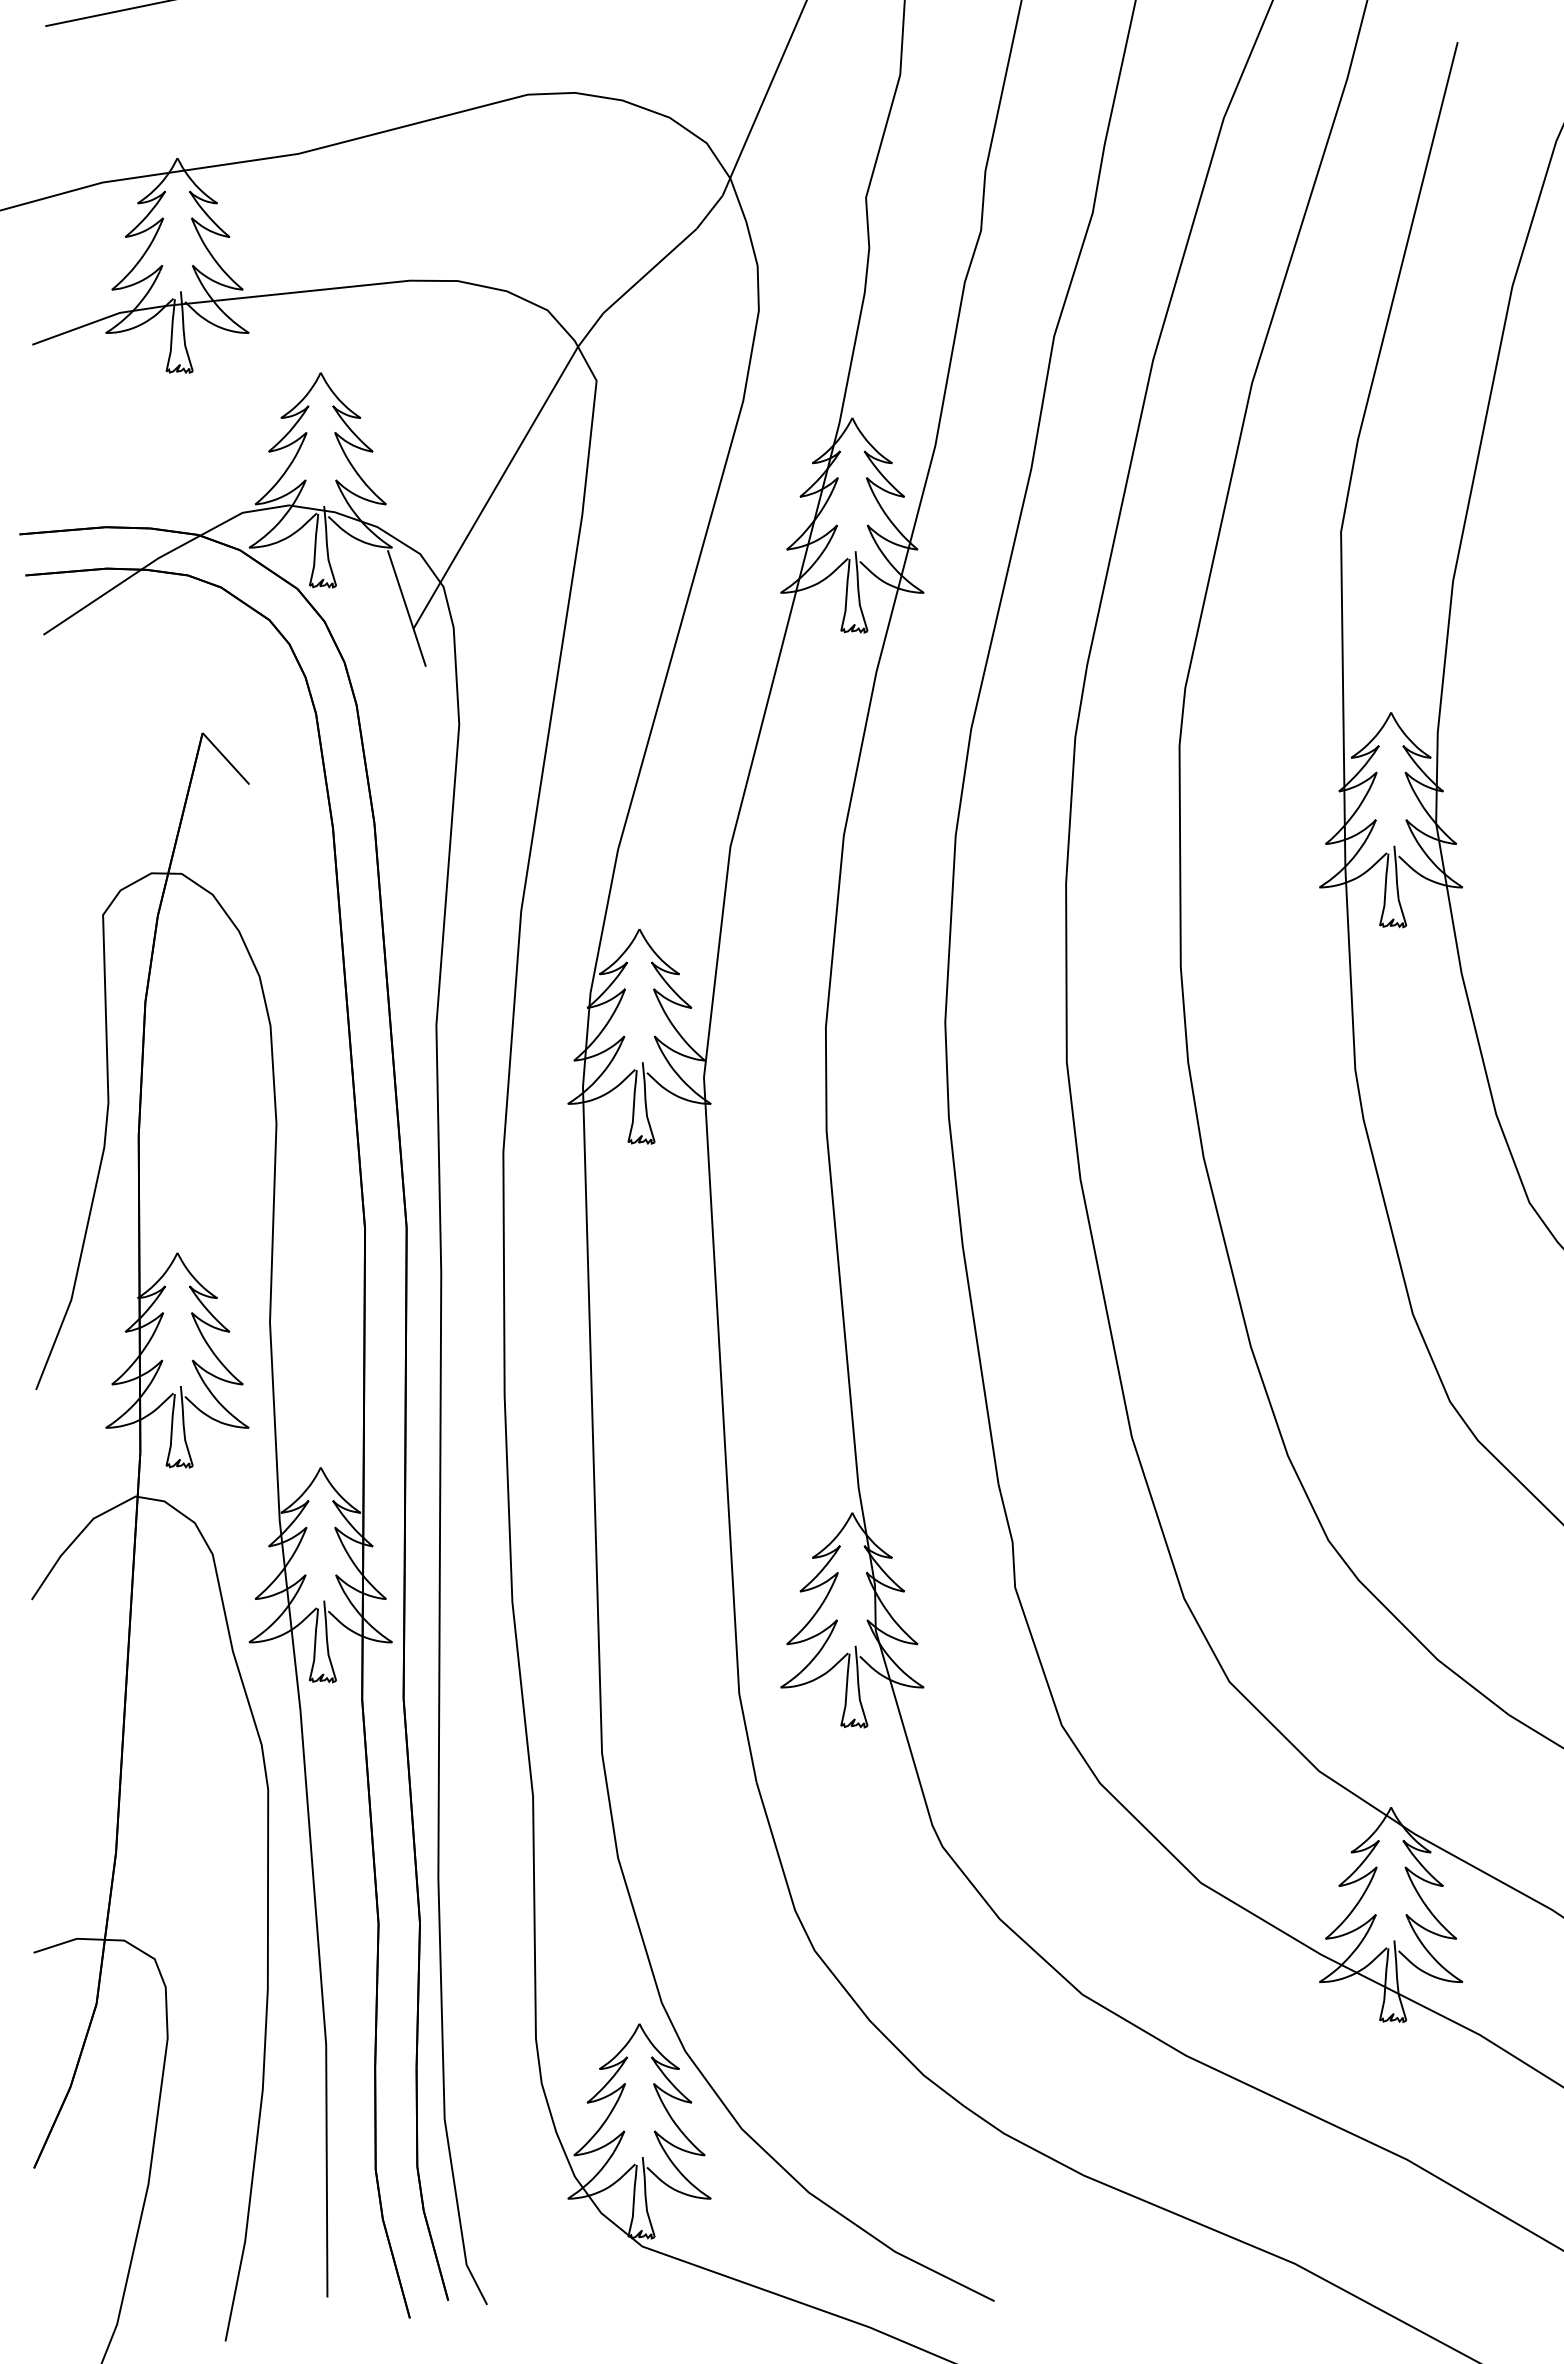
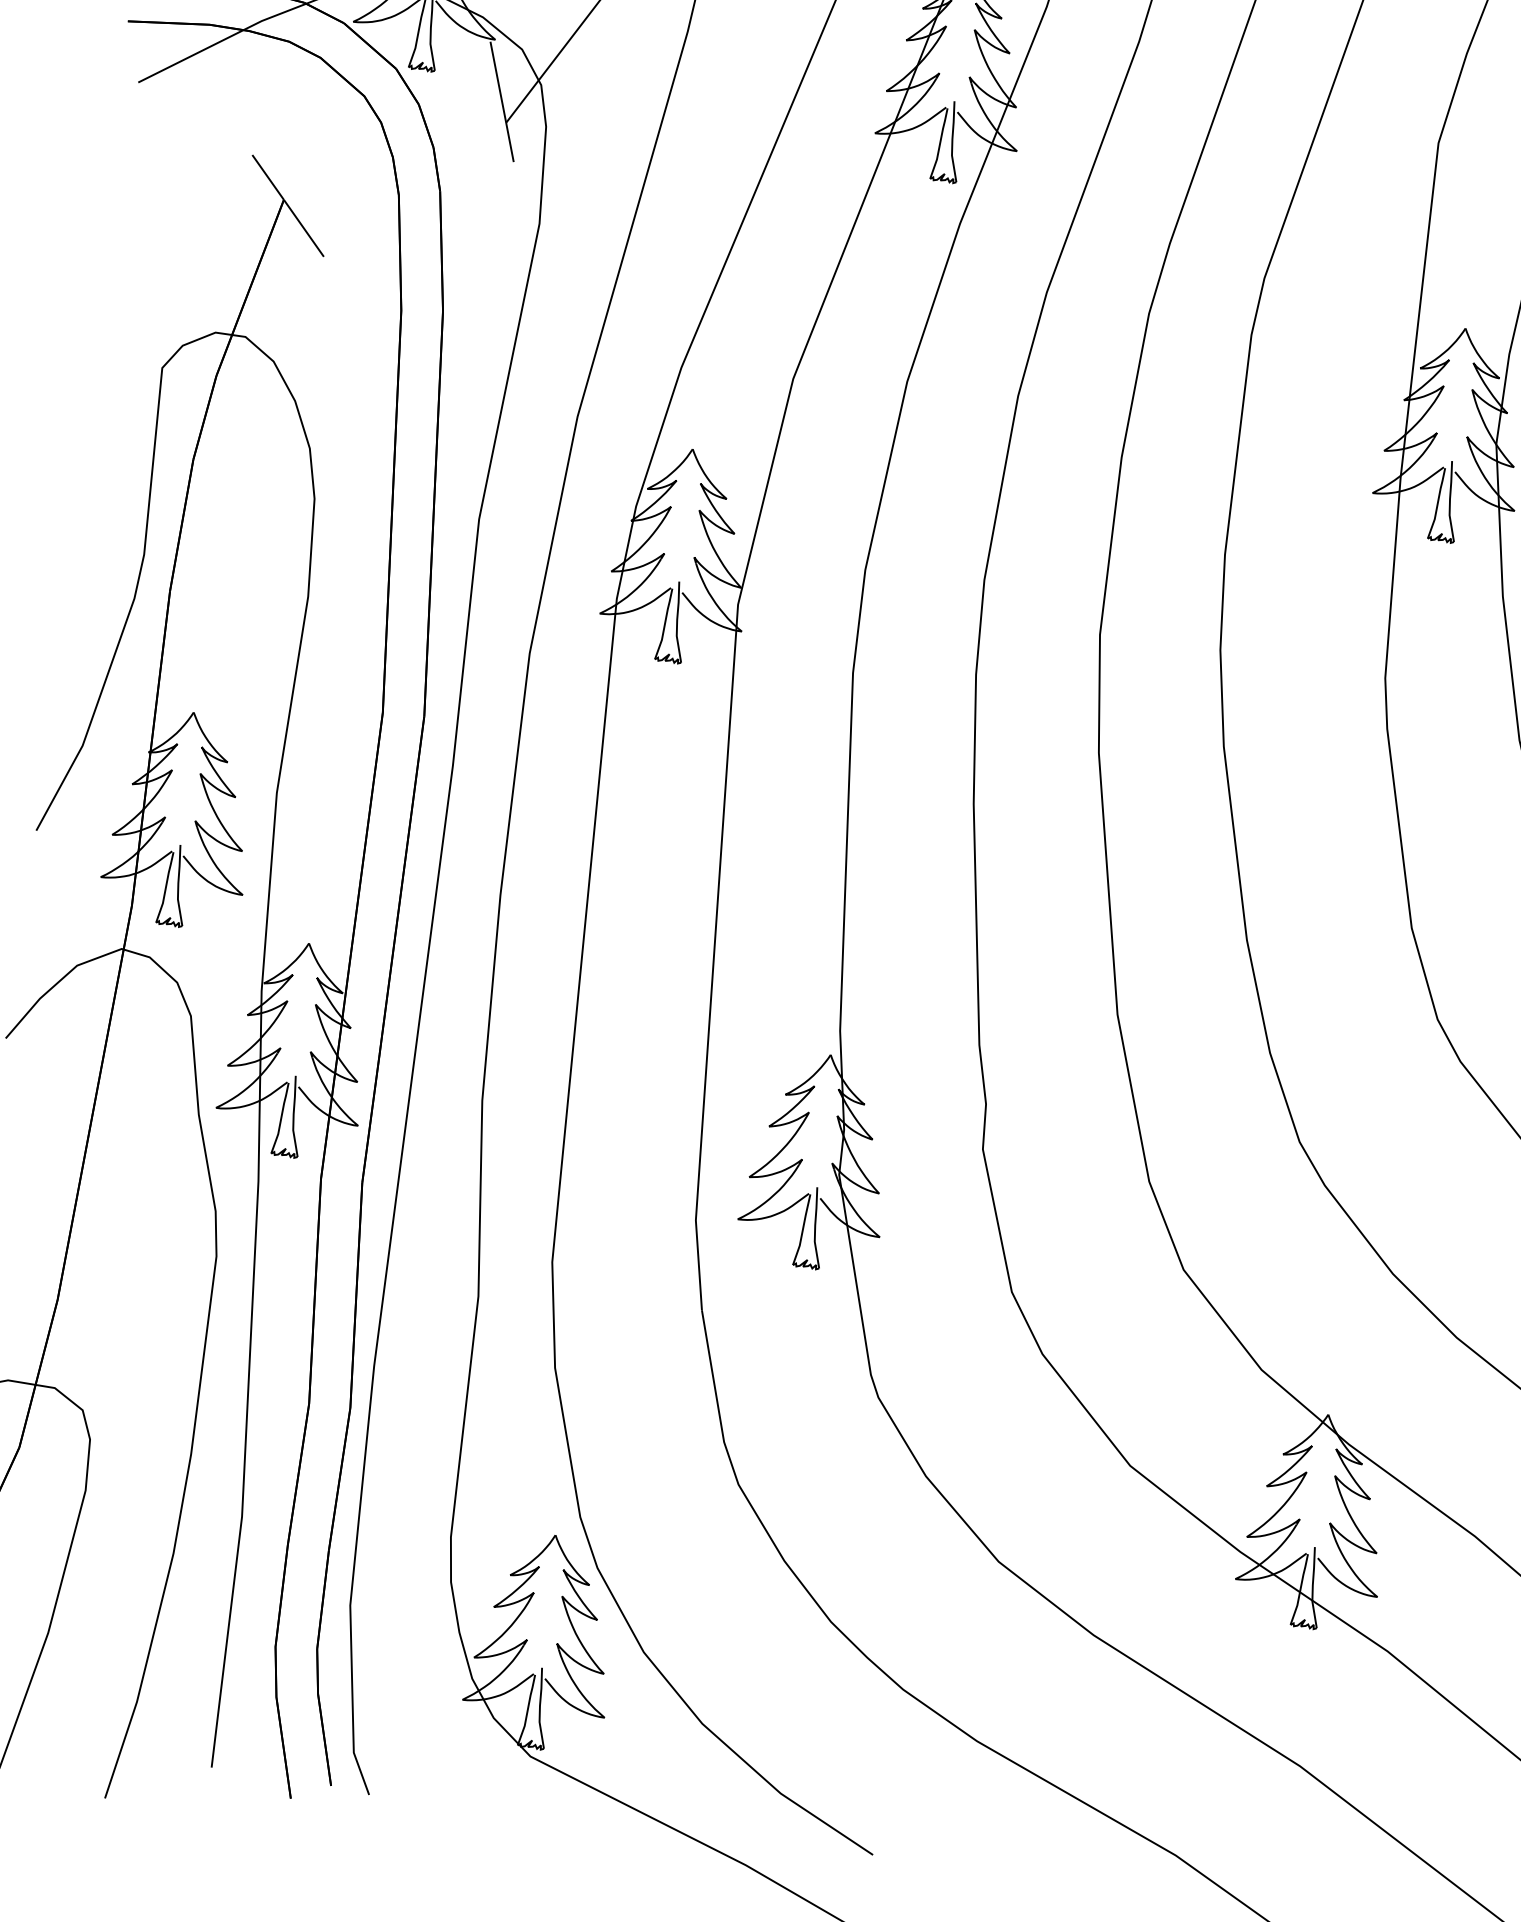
line: (183, 712) -> (267, 177), added

